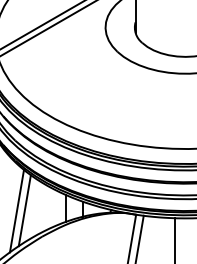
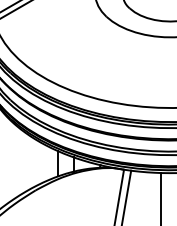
line: (16, 210) -> (11, 165), removed
line: (24, 210) -> (19, 165), removed

